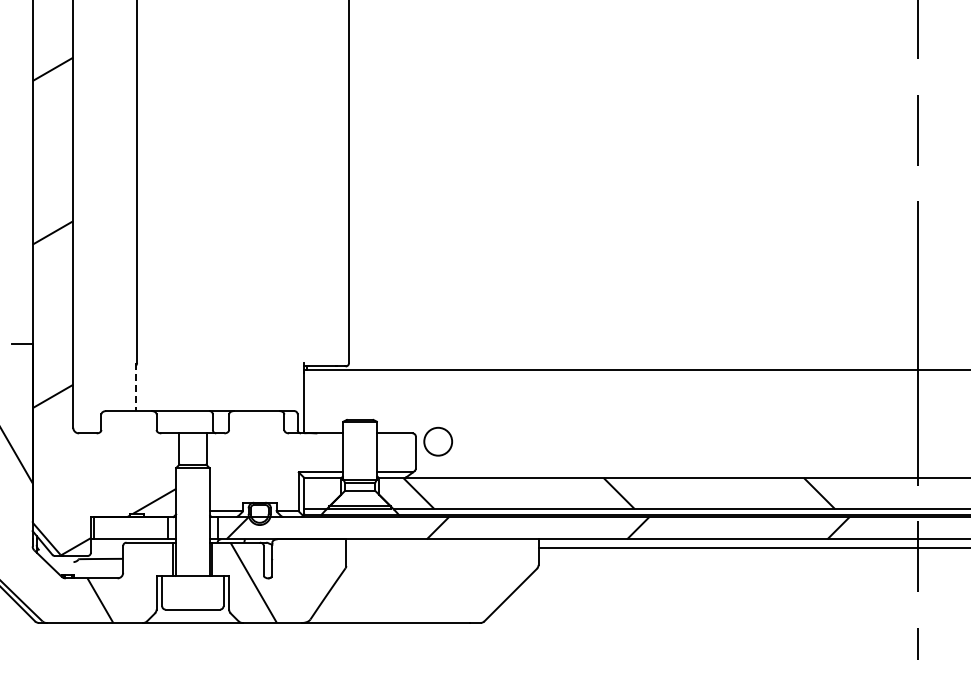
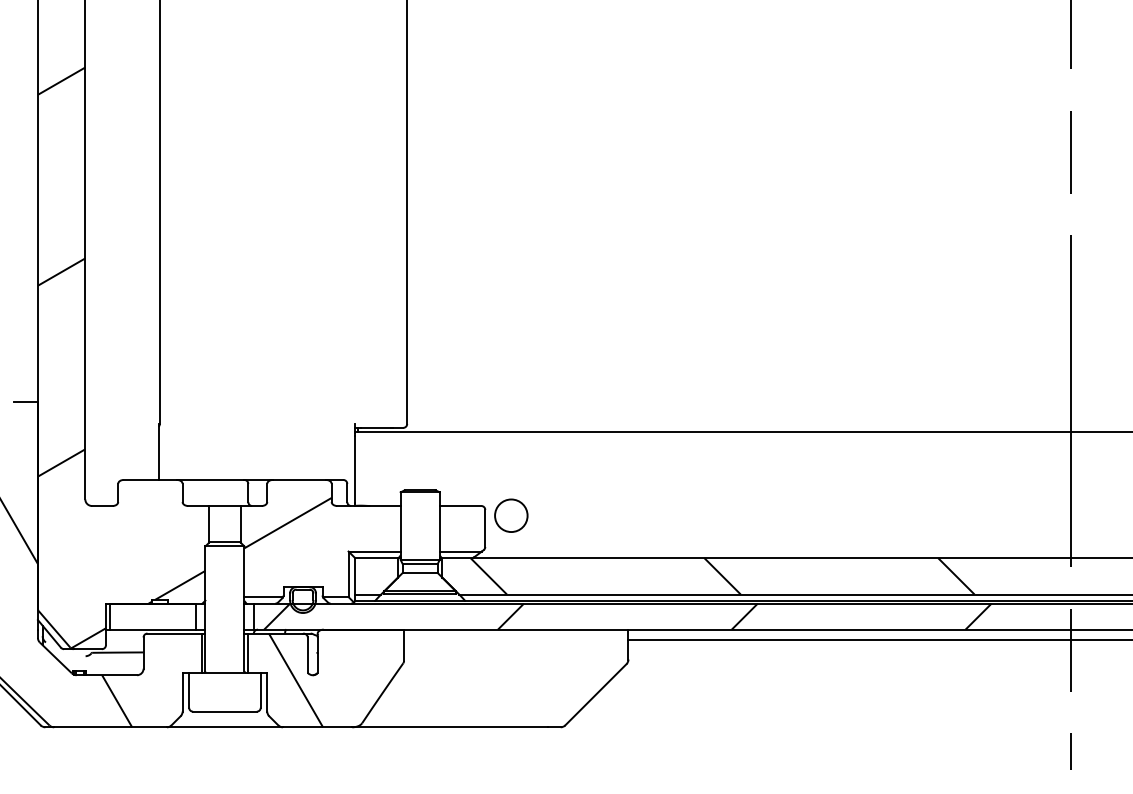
line: (136, 387) -> (159, 452), dashed -> solid
hatch: (246, 447) -> (287, 522), added

